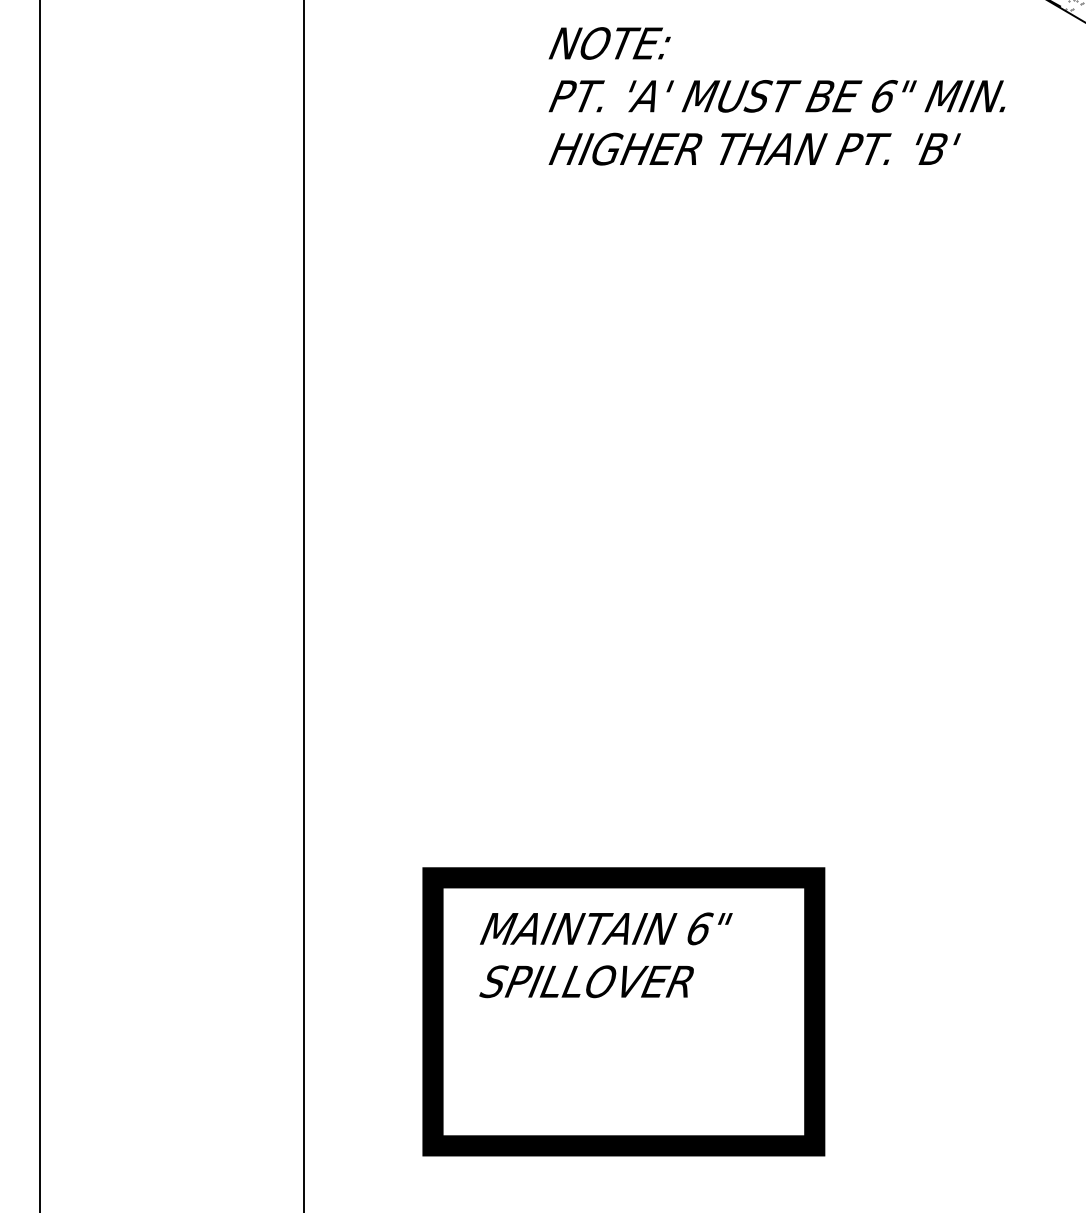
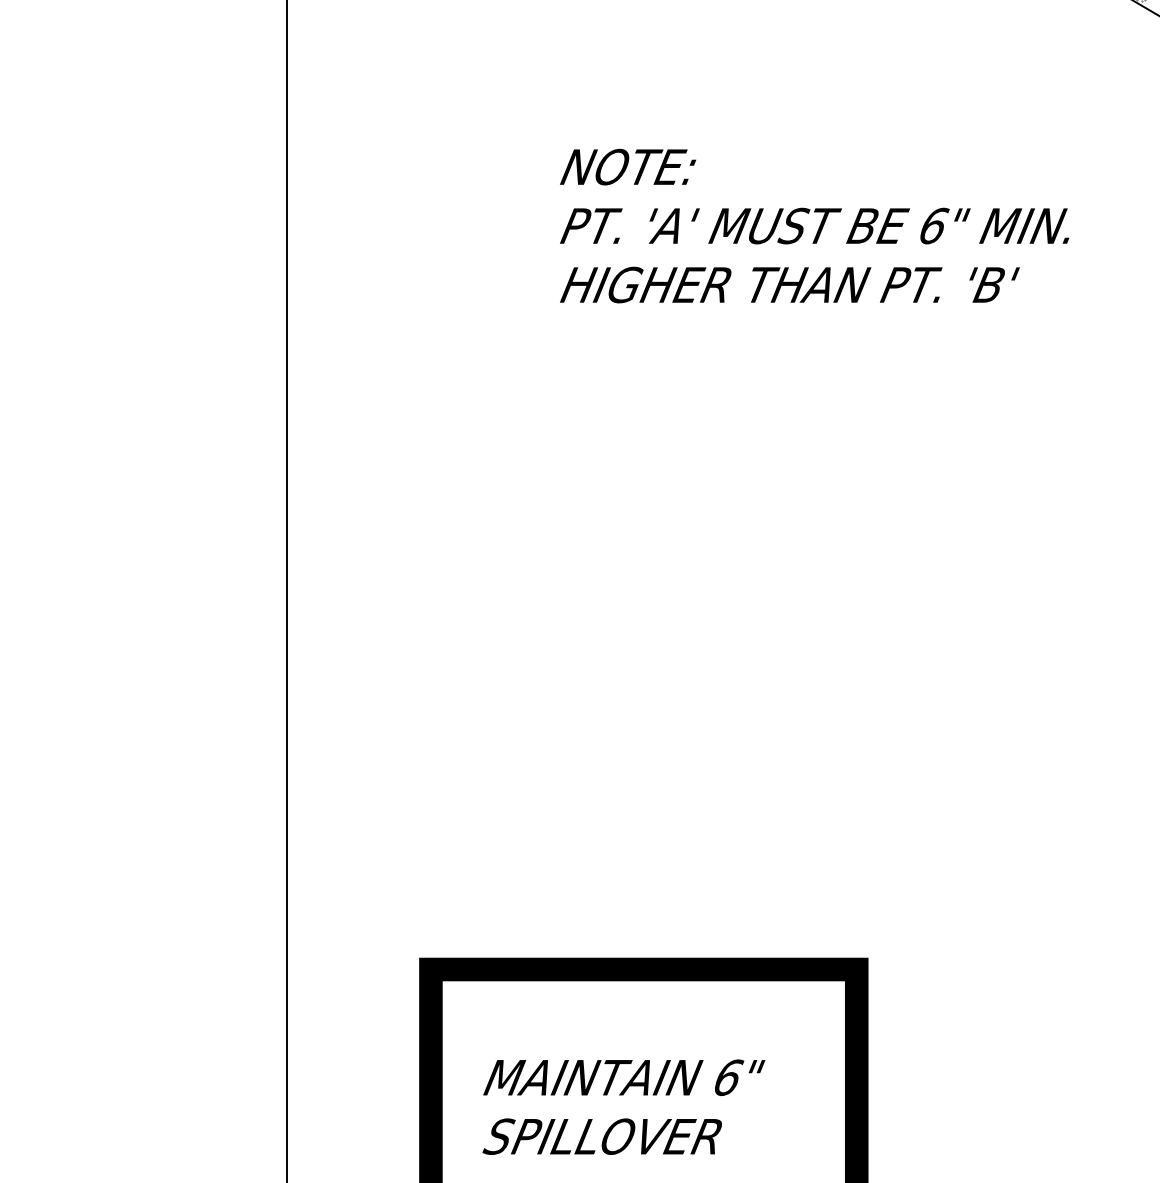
text: (776, 96) -> (814, 226), moved
text: (605, 955) -> (623, 1107), moved

